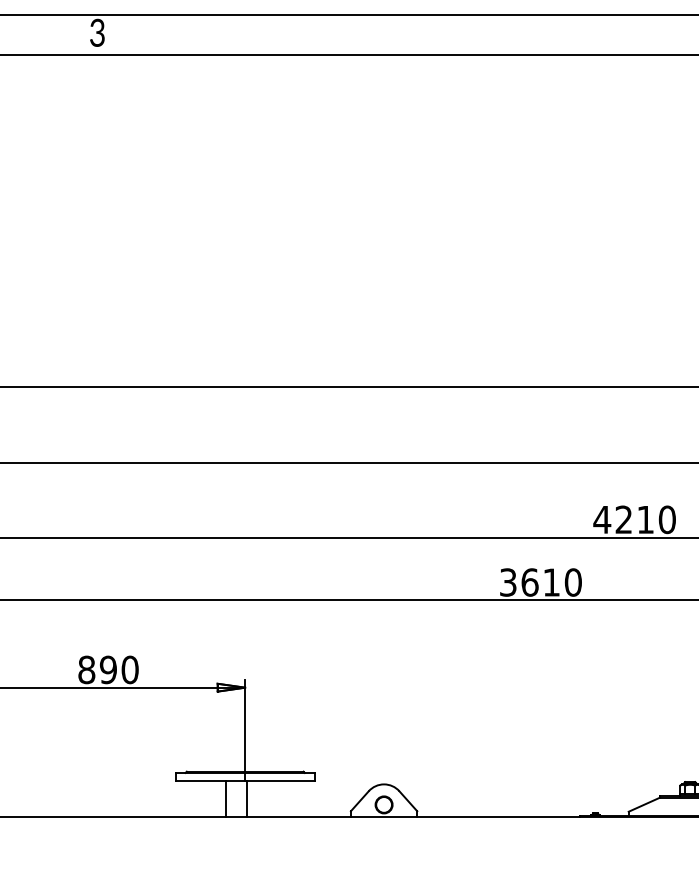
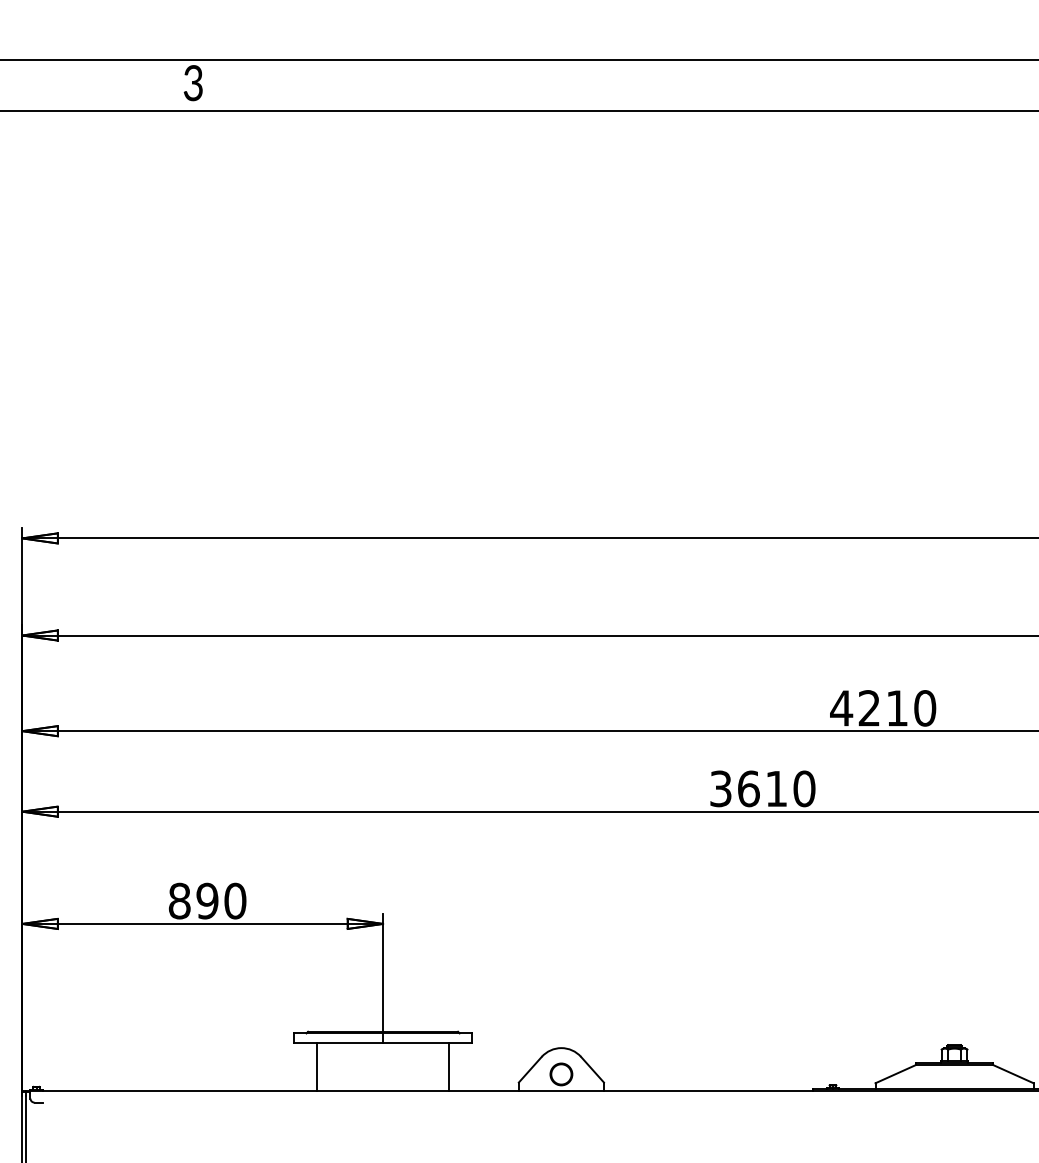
line: (226, 798) -> (317, 1066), moved
line: (247, 798) -> (448, 1066), moved

